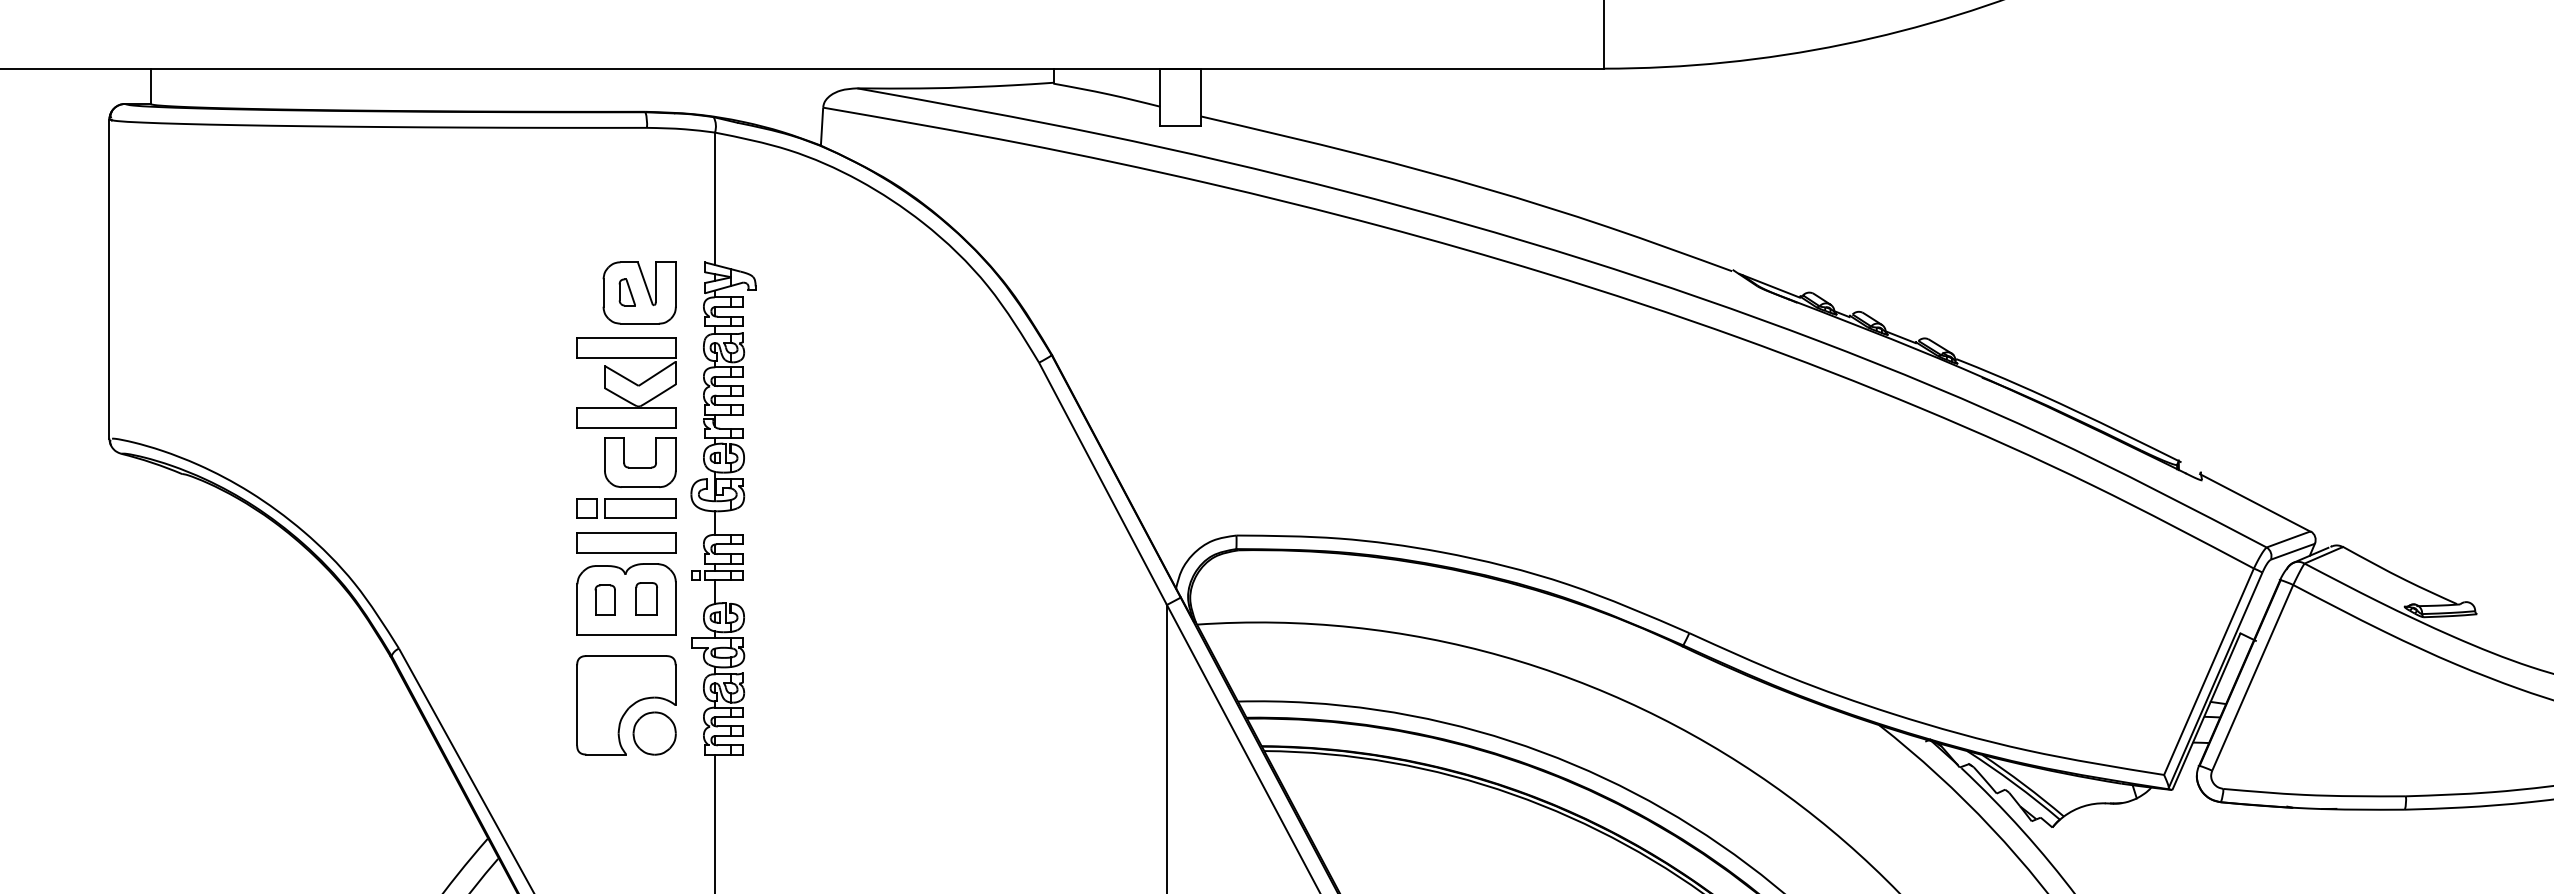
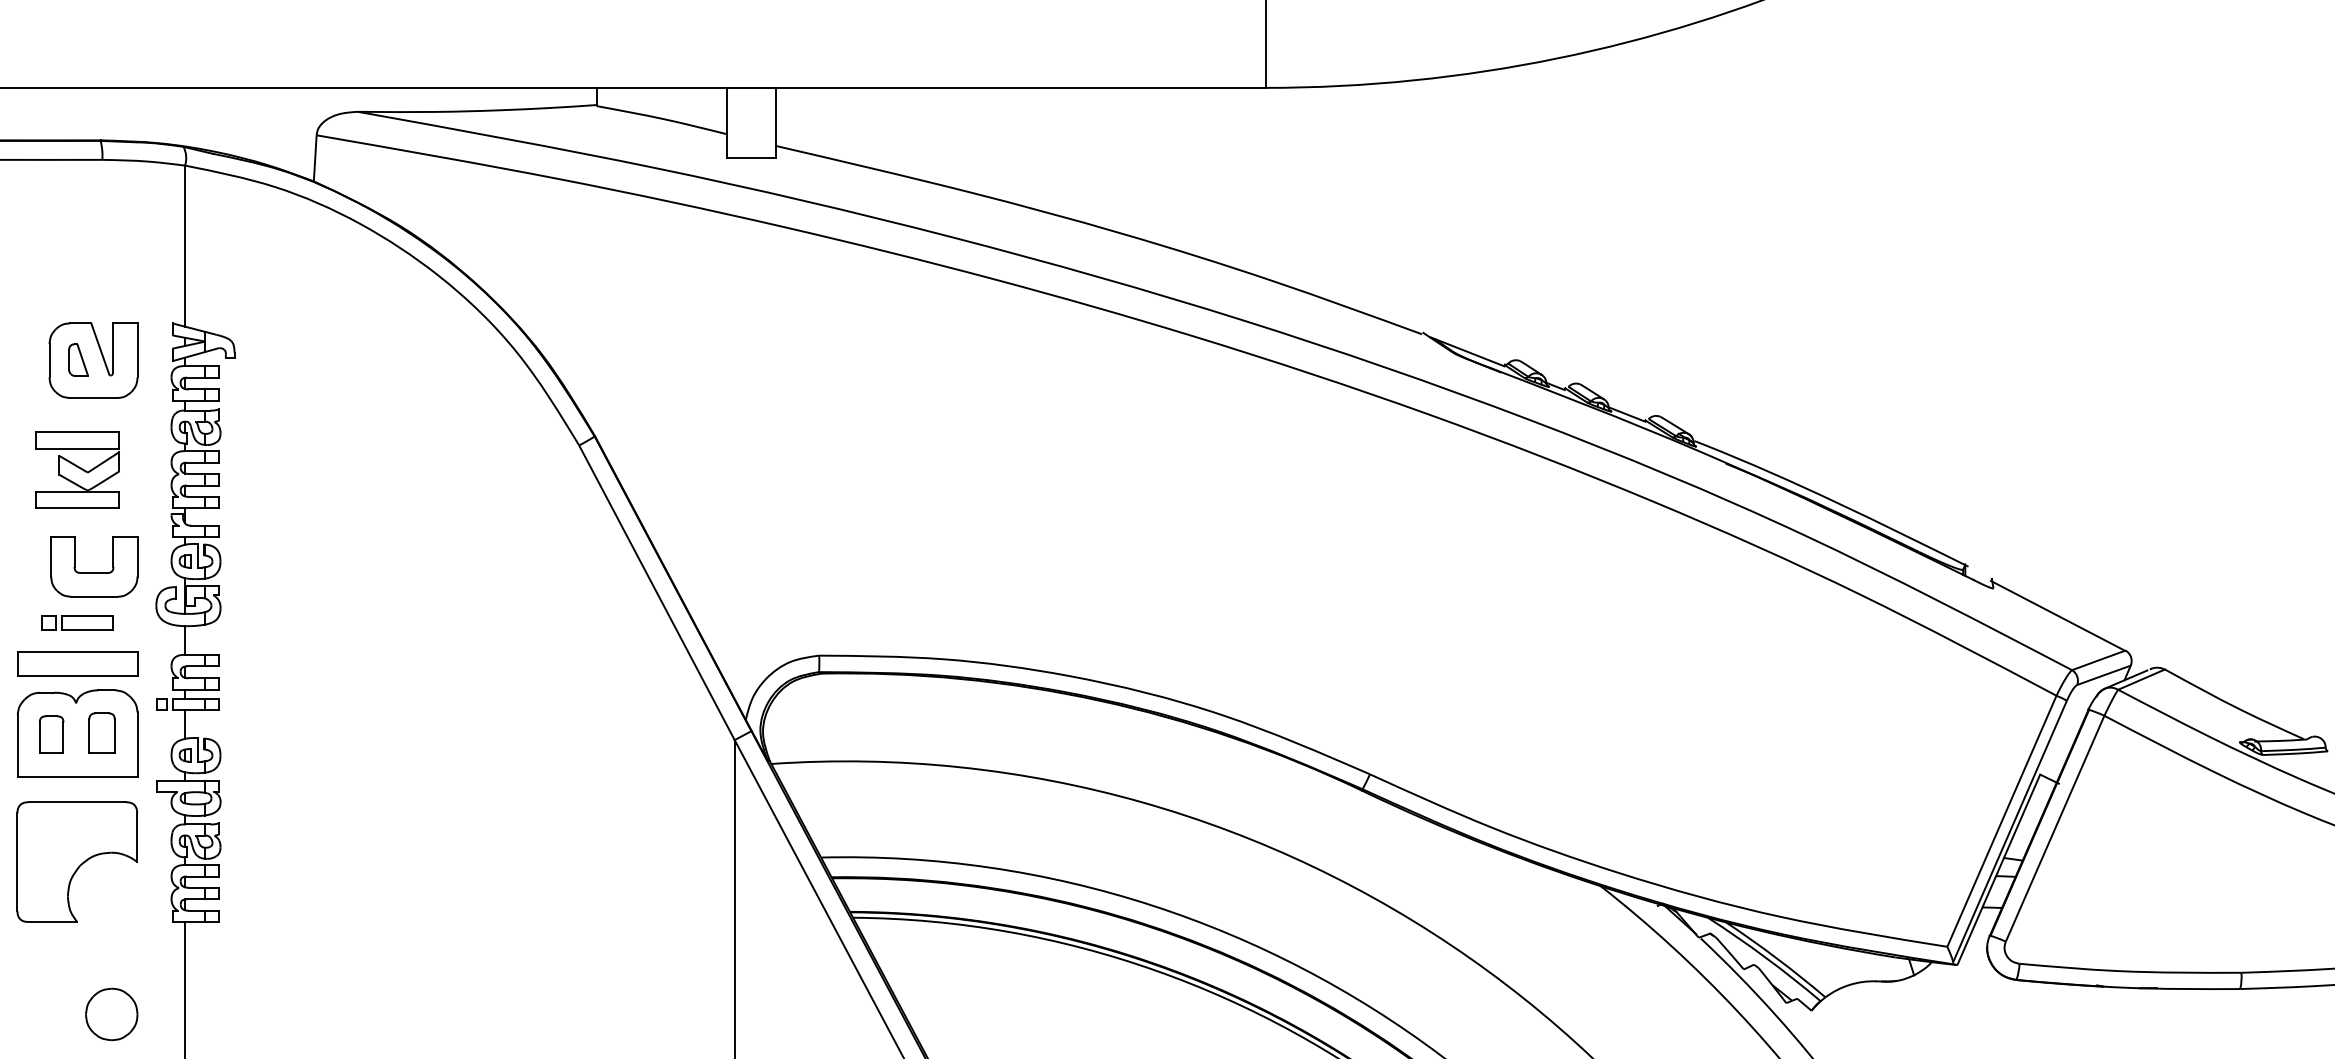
part: (626, 382) -> (77, 469), size x0.7
part: (626, 508) -> (77, 622), size x0.6
part: (654, 733) -> (111, 1014), moved

